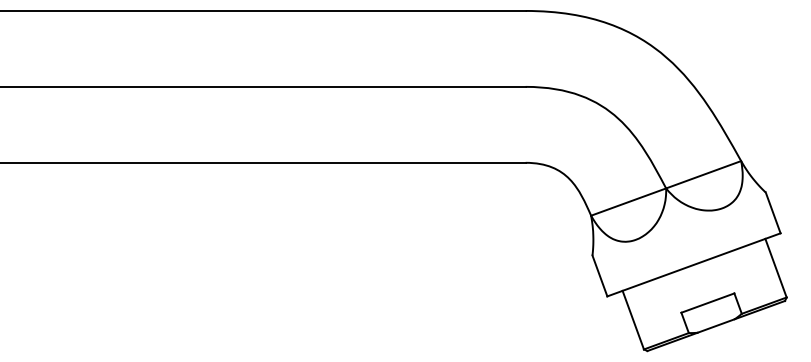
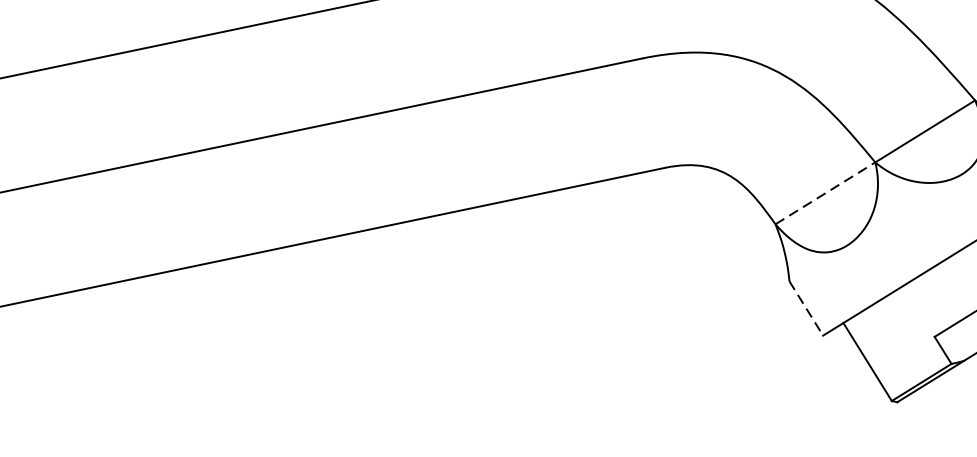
line: (628, 202) -> (825, 194), solid -> dashed
line: (599, 275) -> (805, 307), solid -> dashed

